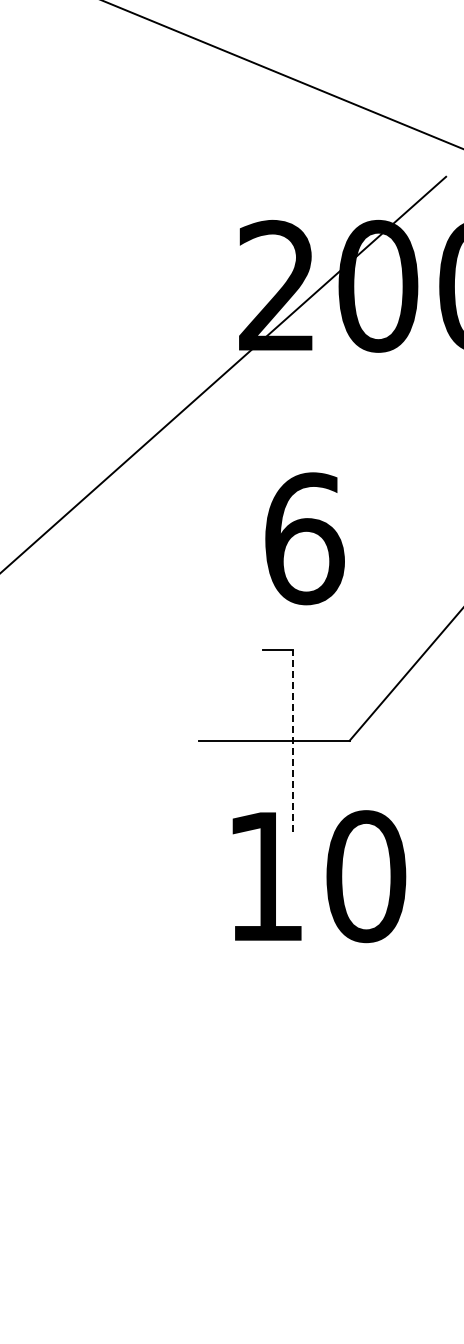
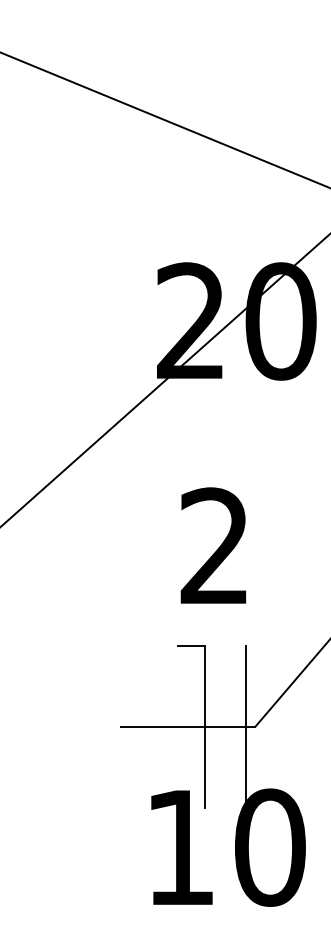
text: (304, 538) -> (215, 546), 6 -> 2
line: (293, 740) -> (205, 726), dashed -> solid
line: (338, 740) -> (245, 726), added

